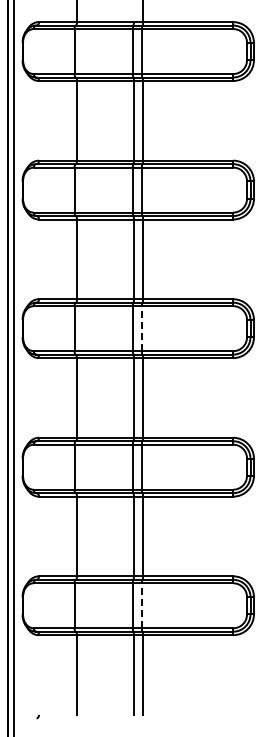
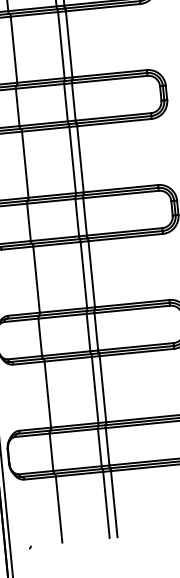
line: (142, 328) -> (85, 216), dashed -> solid
line: (142, 605) -> (107, 446), dashed -> solid

